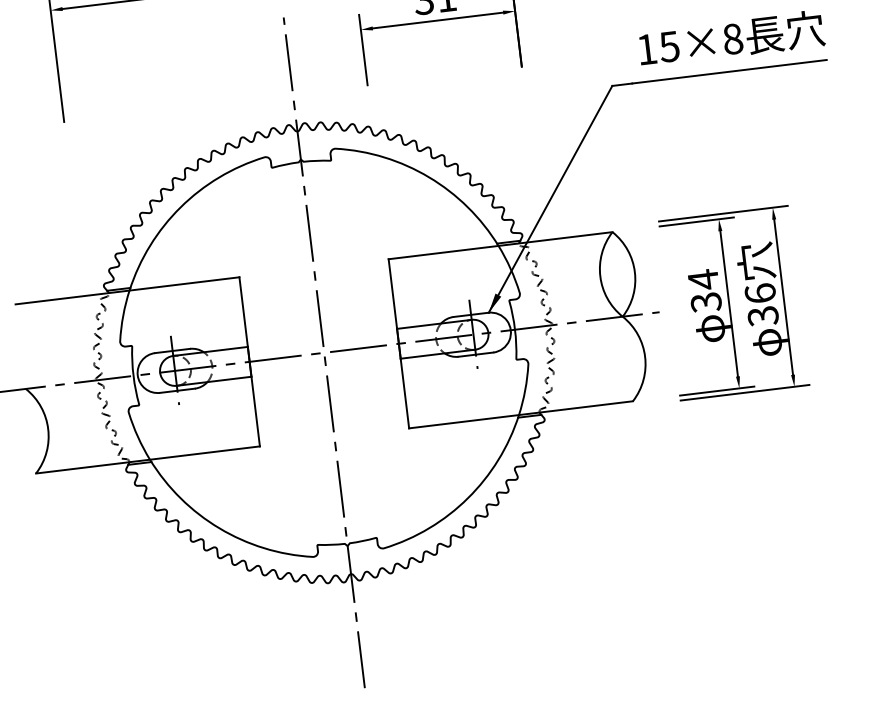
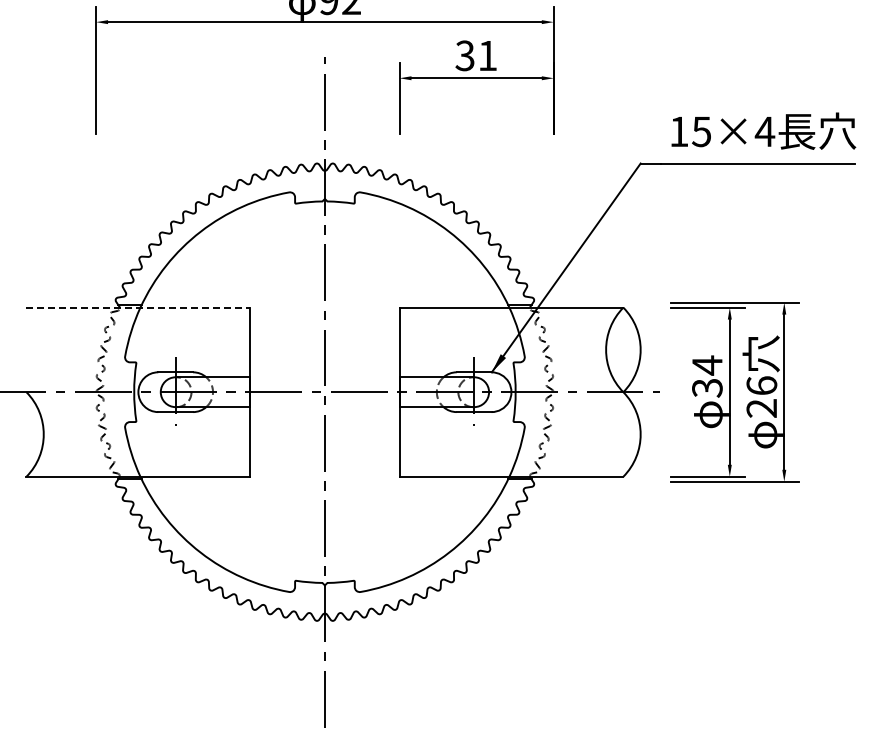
text: (732, 38) -> (764, 131), 15×8 -> 15×4
line: (127, 290) -> (138, 307), solid -> dashed
text: (763, 316) -> (762, 408), 36 -> 26

